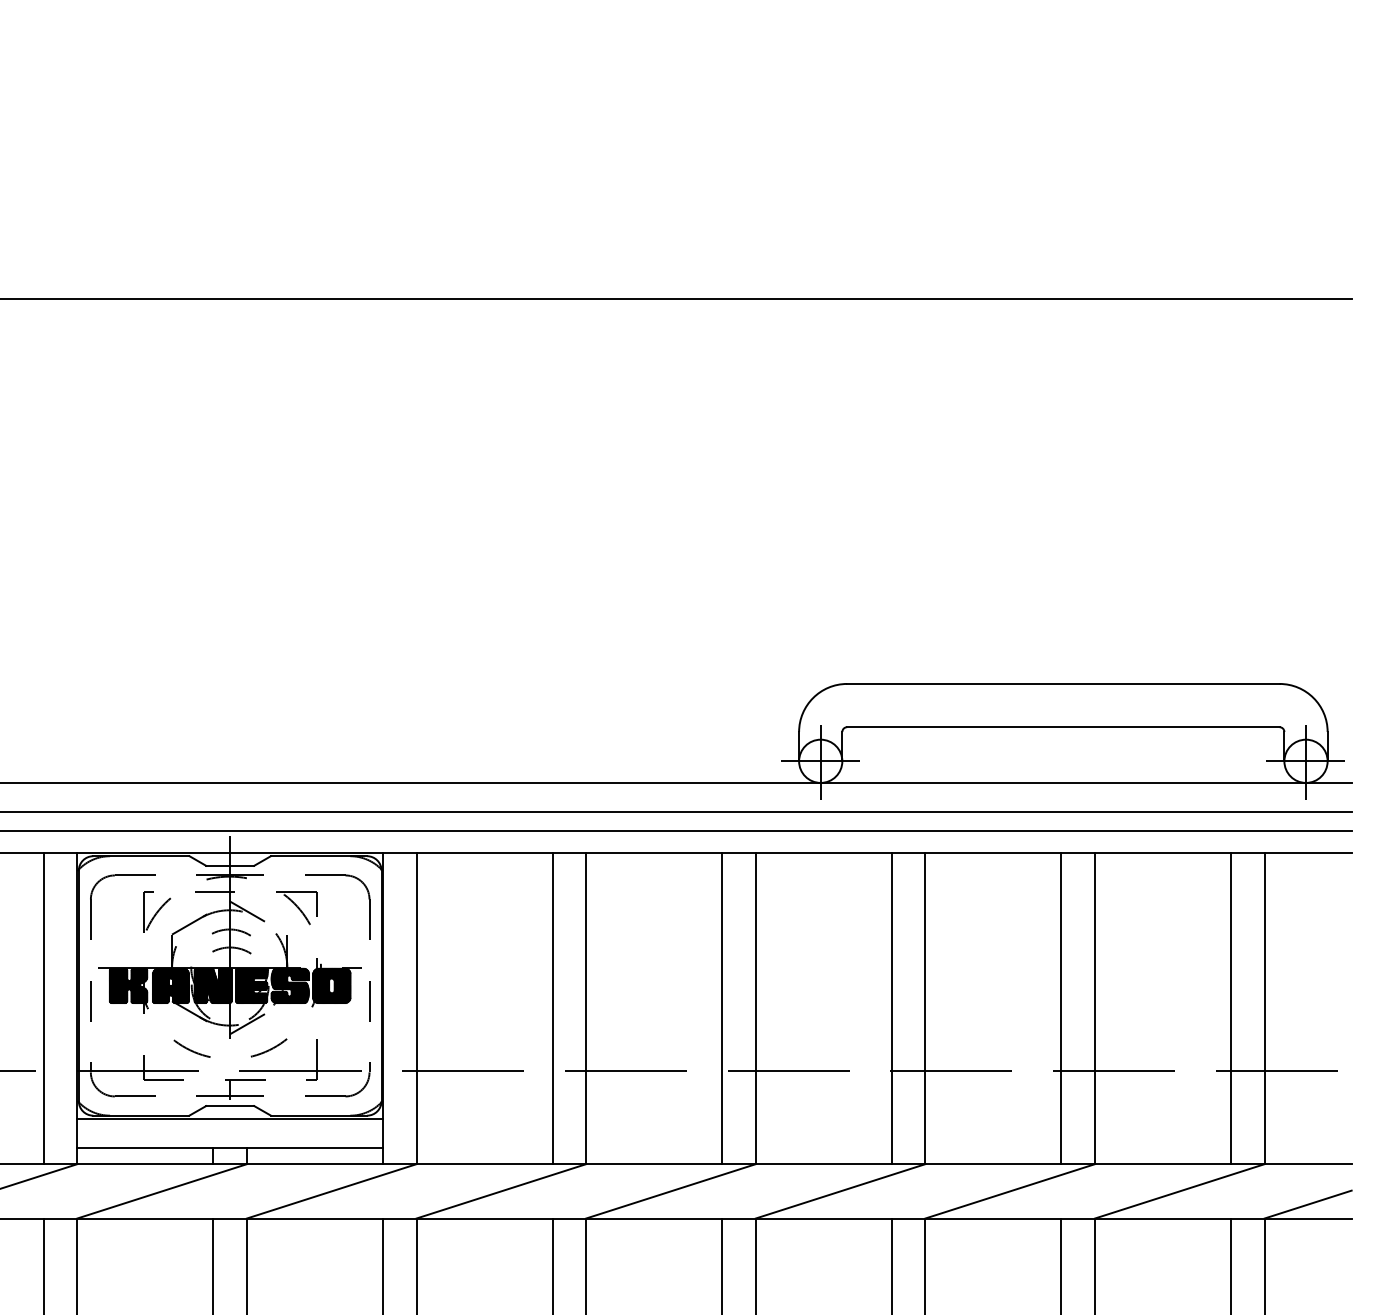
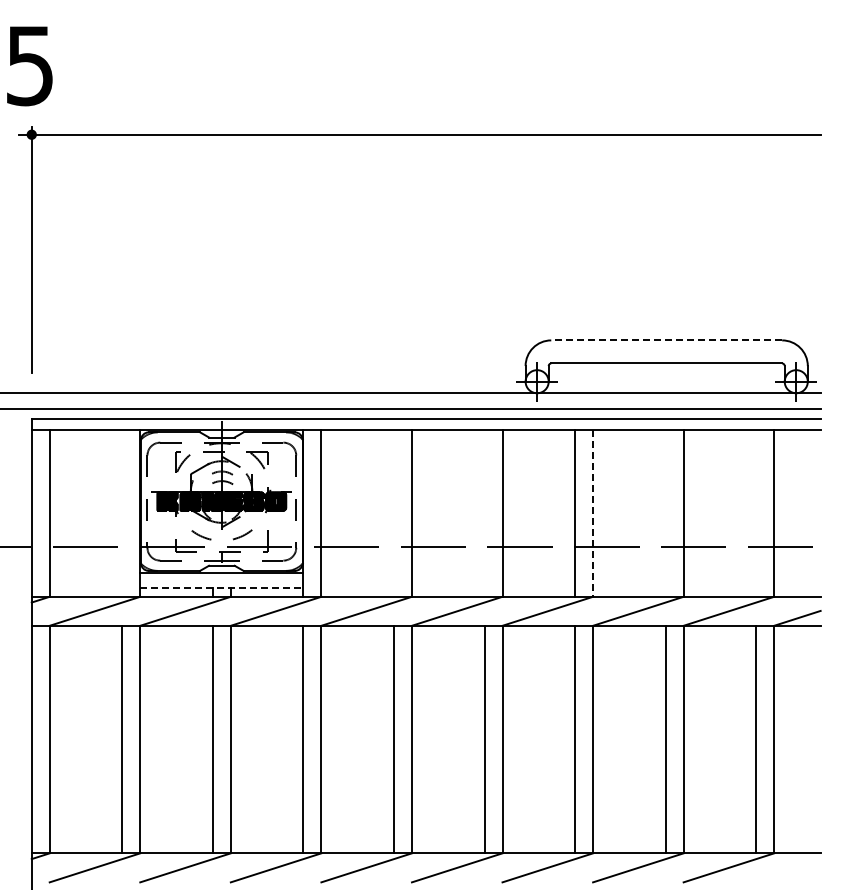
line: (1062, 684) -> (666, 340), solid -> dashed
line: (44, 1008) -> (122, 513), removed
line: (553, 1008) -> (394, 513), removed
line: (722, 1008) -> (484, 513), removed
line: (1061, 1008) -> (665, 513), removed
line: (1231, 1008) -> (756, 513), removed
line: (926, 1010) -> (593, 514), solid -> dashed
line: (229, 1148) -> (221, 588), solid -> dashed

